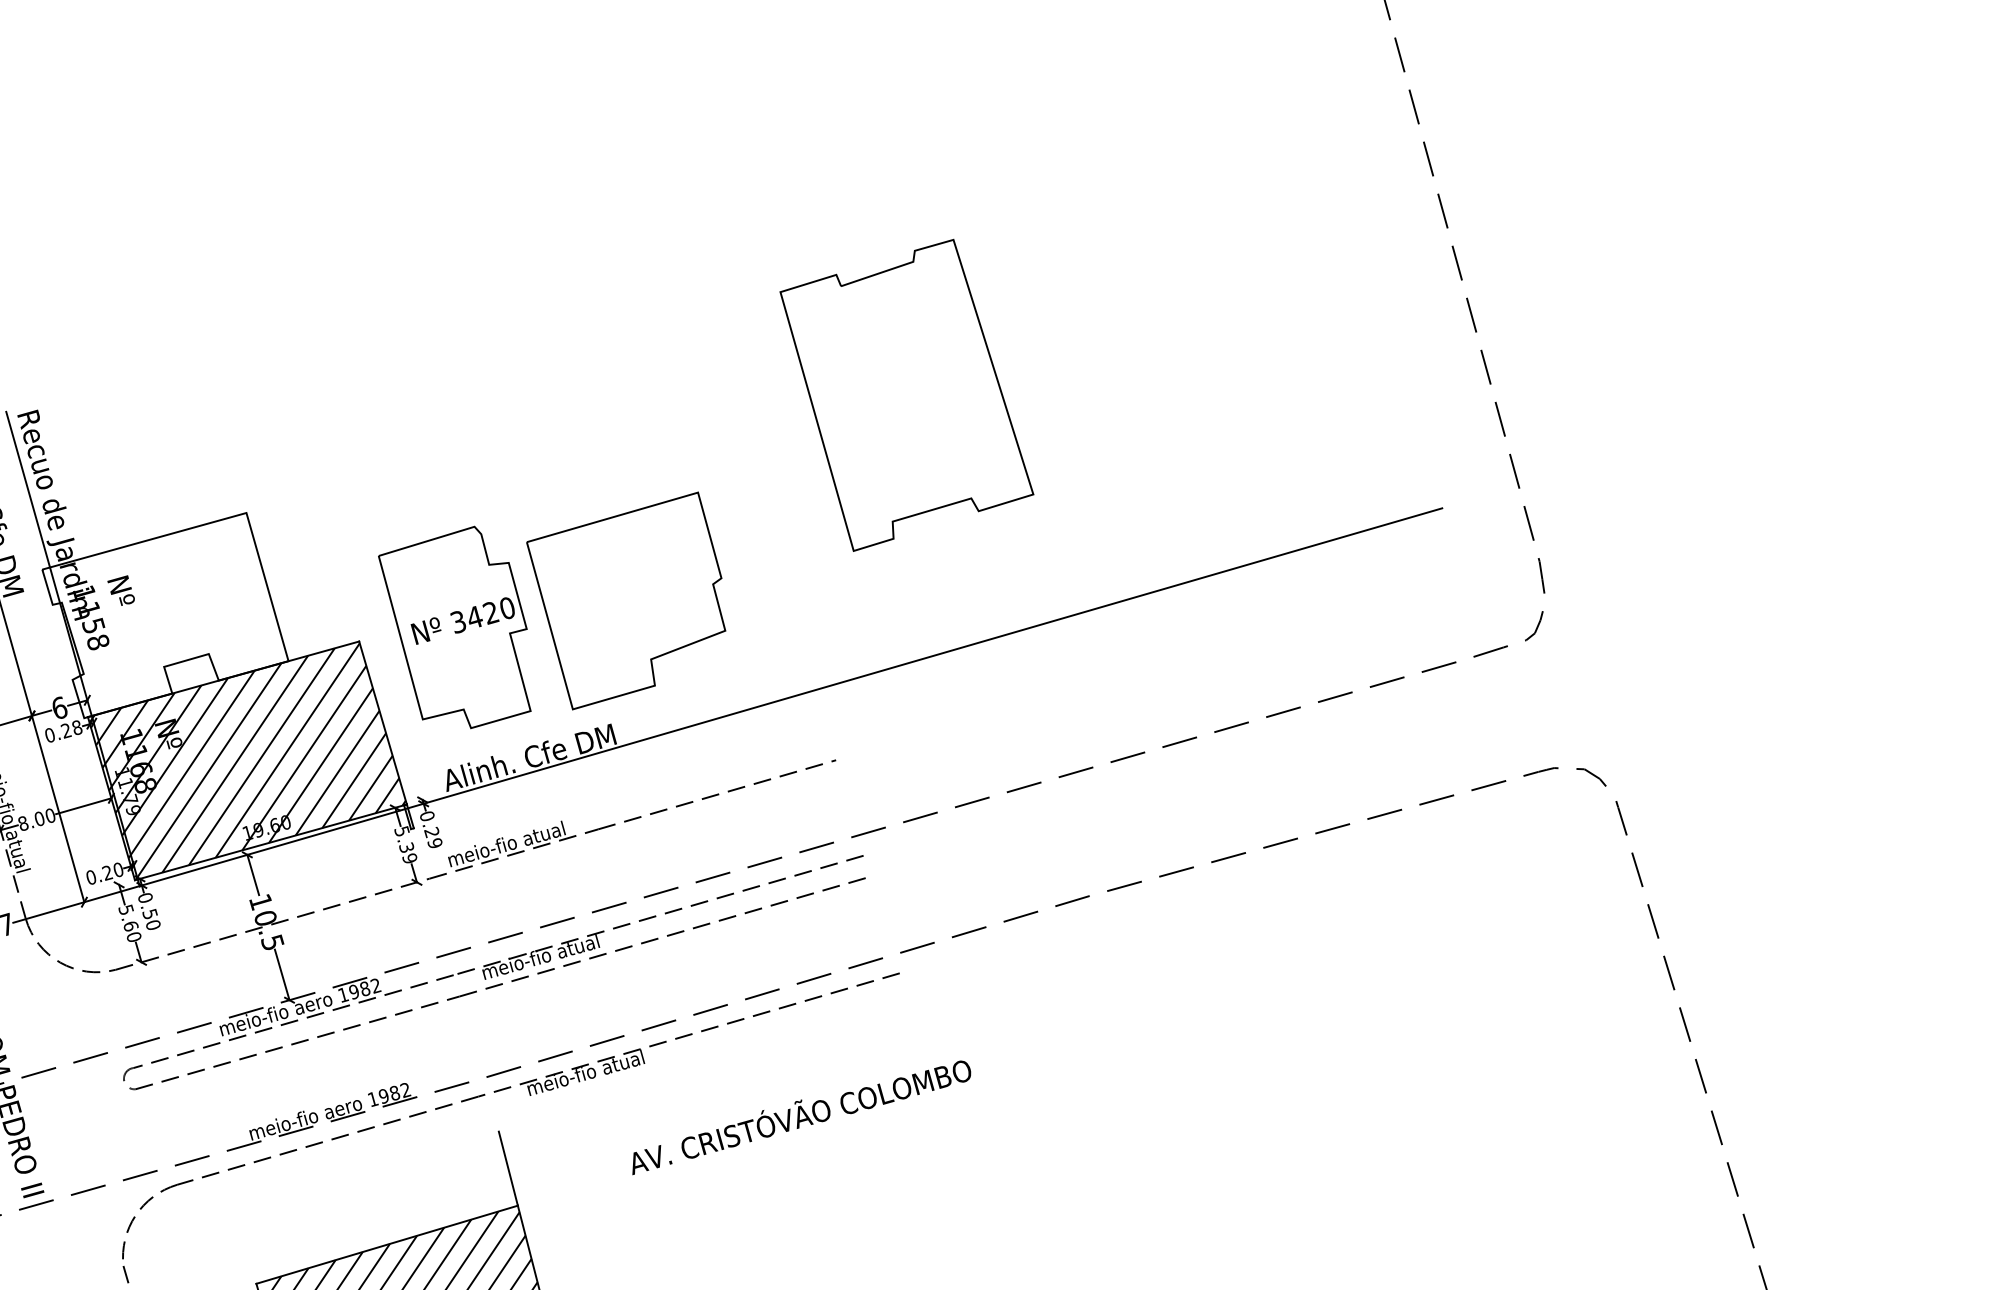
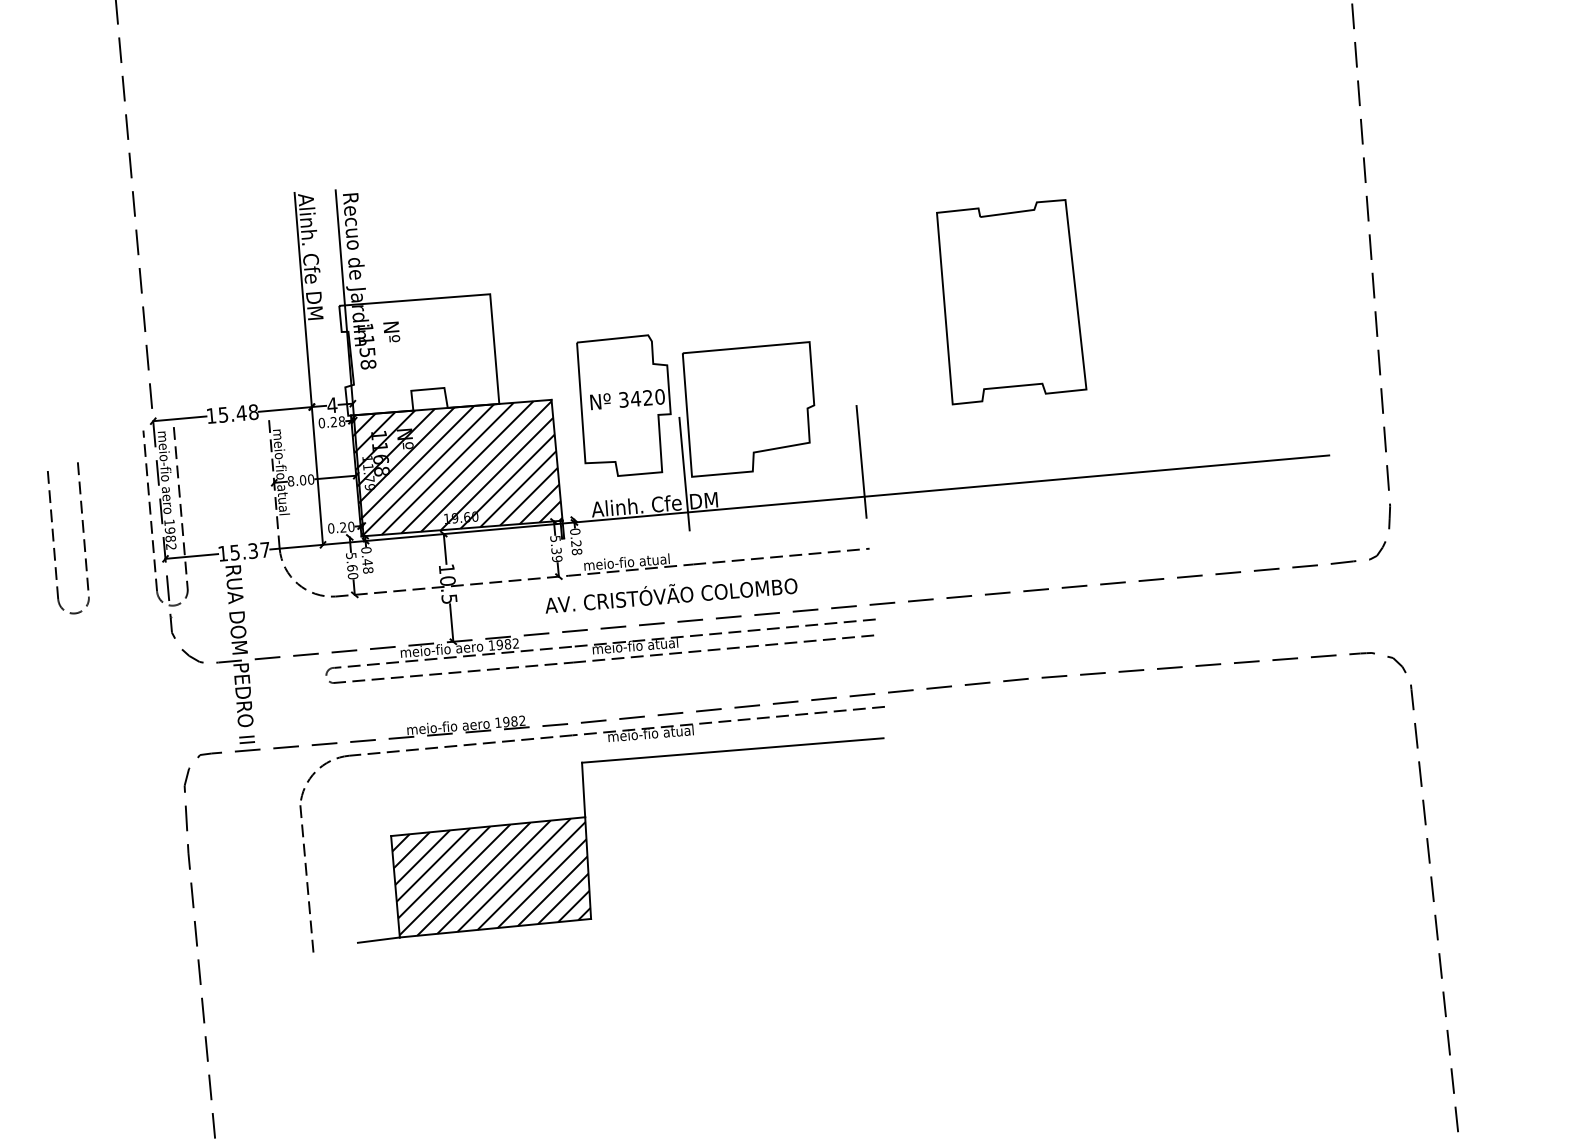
part: (906, 395) -> (1011, 302), moved
line: (801, 642) -> (861, 461), added
line: (561, 706) -> (684, 473), added
text: (59, 708) -> (332, 405), 6 -> 4
text: (434, 843) -> (576, 551), 0.29 -> 0.28
text: (151, 919) -> (367, 566), 0.50 -> 0.48
line: (702, 1074) -> (732, 750), added
text: (800, 1116) -> (671, 595), moved

